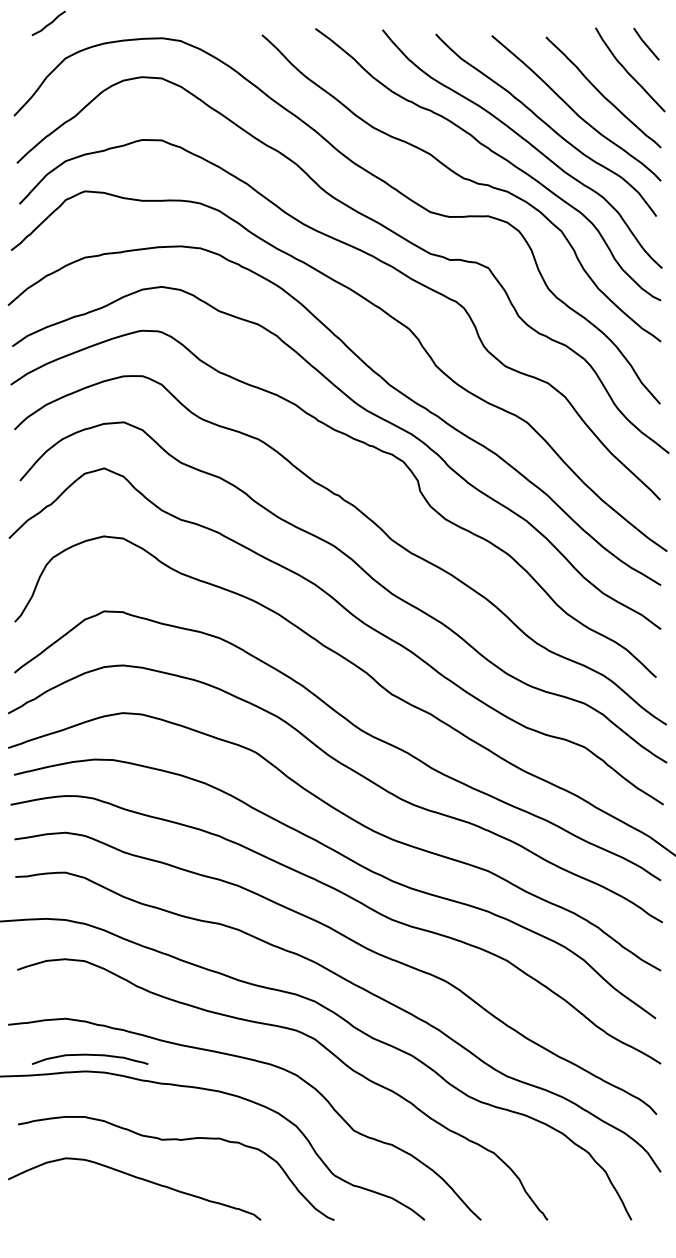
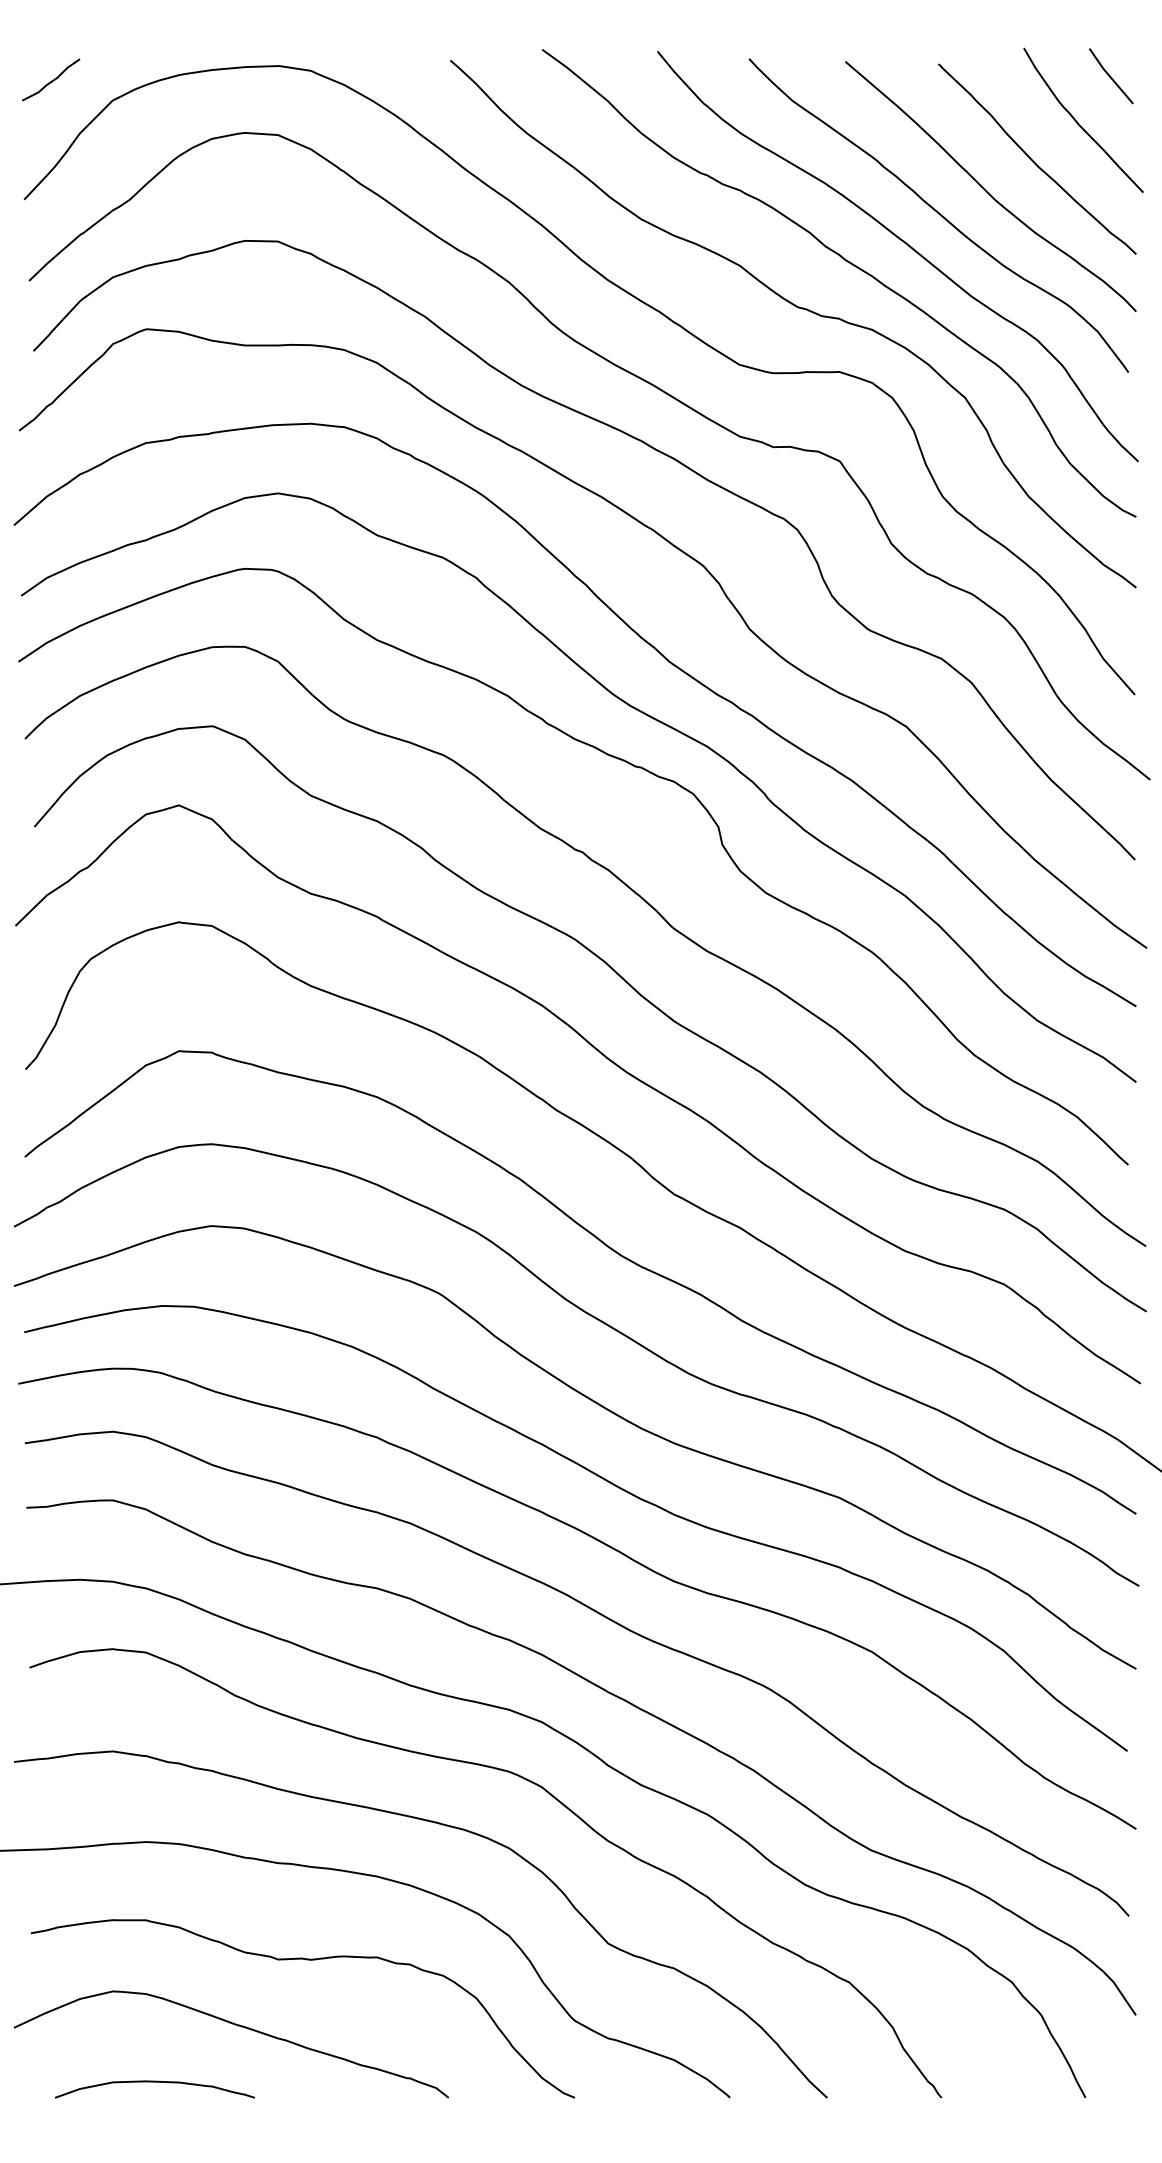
curve: (48, 23) -> (50, 80), moved
curve: (90, 1055) -> (155, 2082), moved

